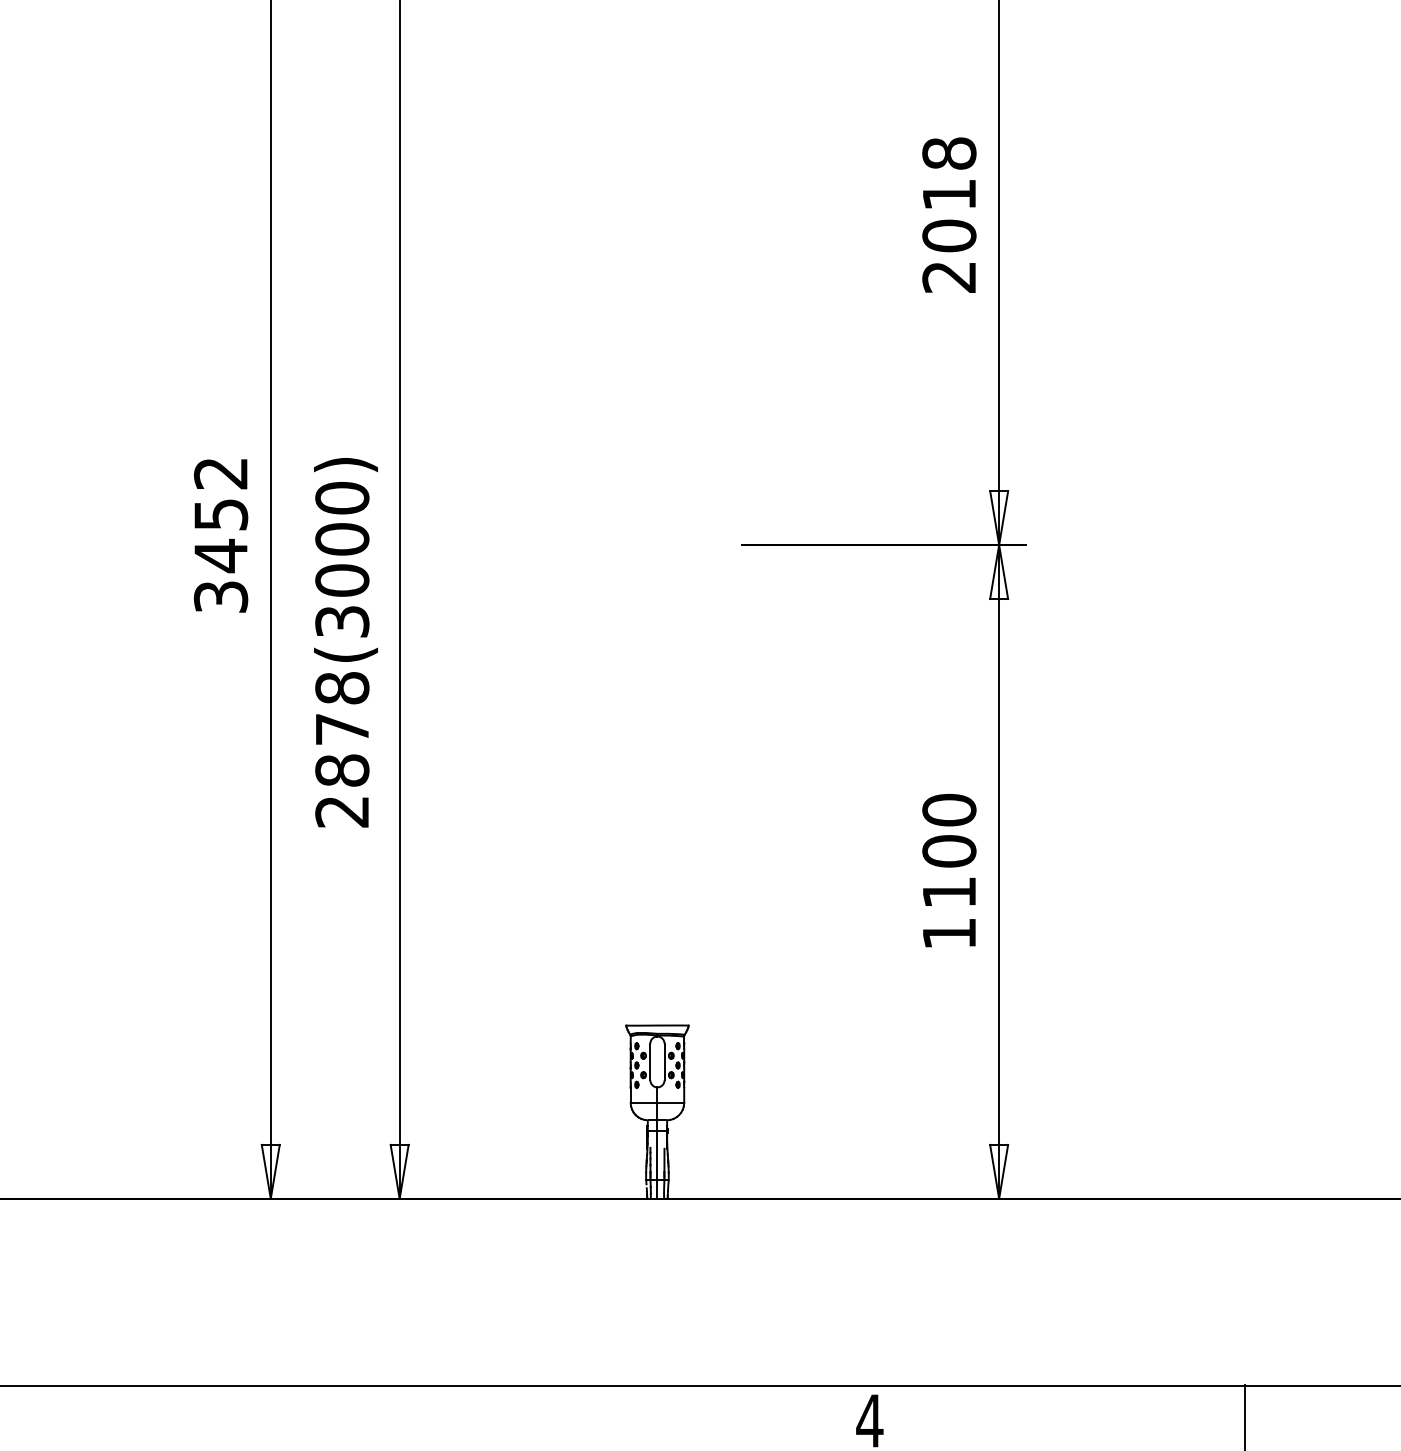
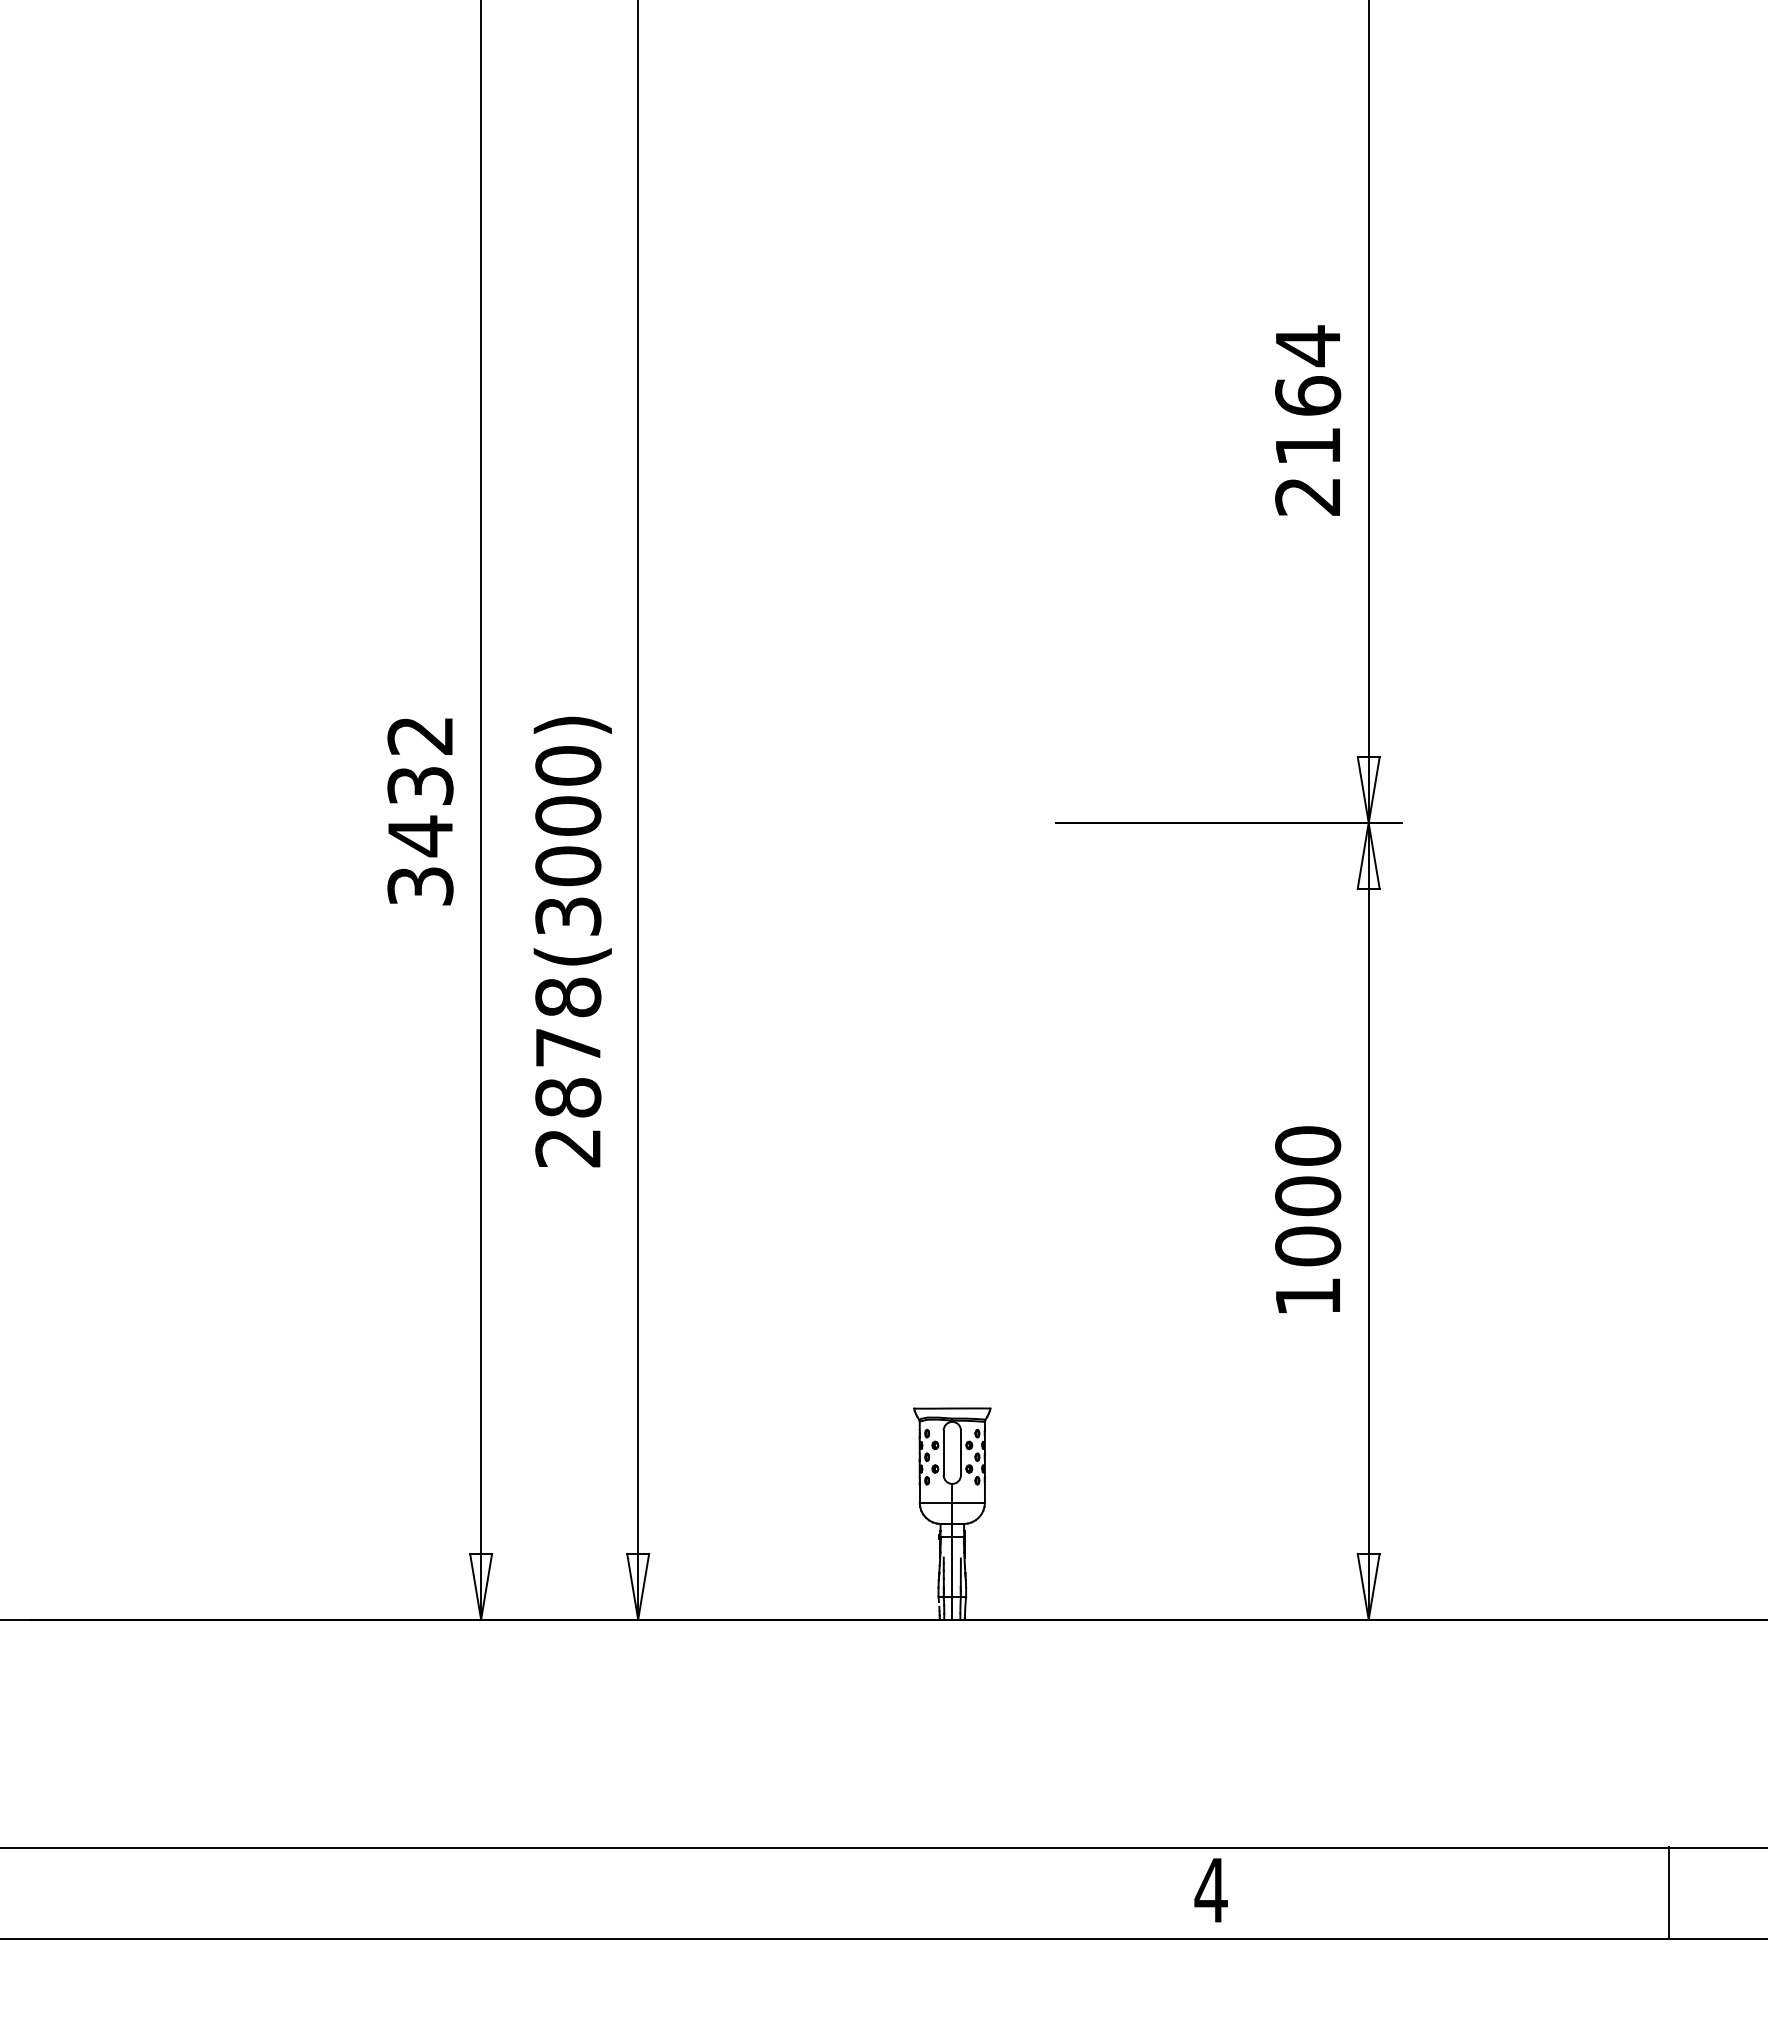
text: (949, 194) -> (1308, 395), 2018 -> 2164
text: (221, 514) -> (420, 785), 3452 -> 3432
text: (949, 892) -> (1308, 1246), 1100 -> 1000

